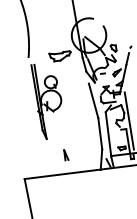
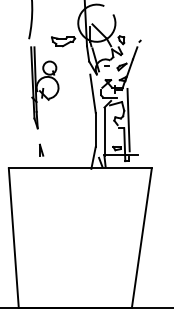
part: (66, 154) -> (41, 149), moved

